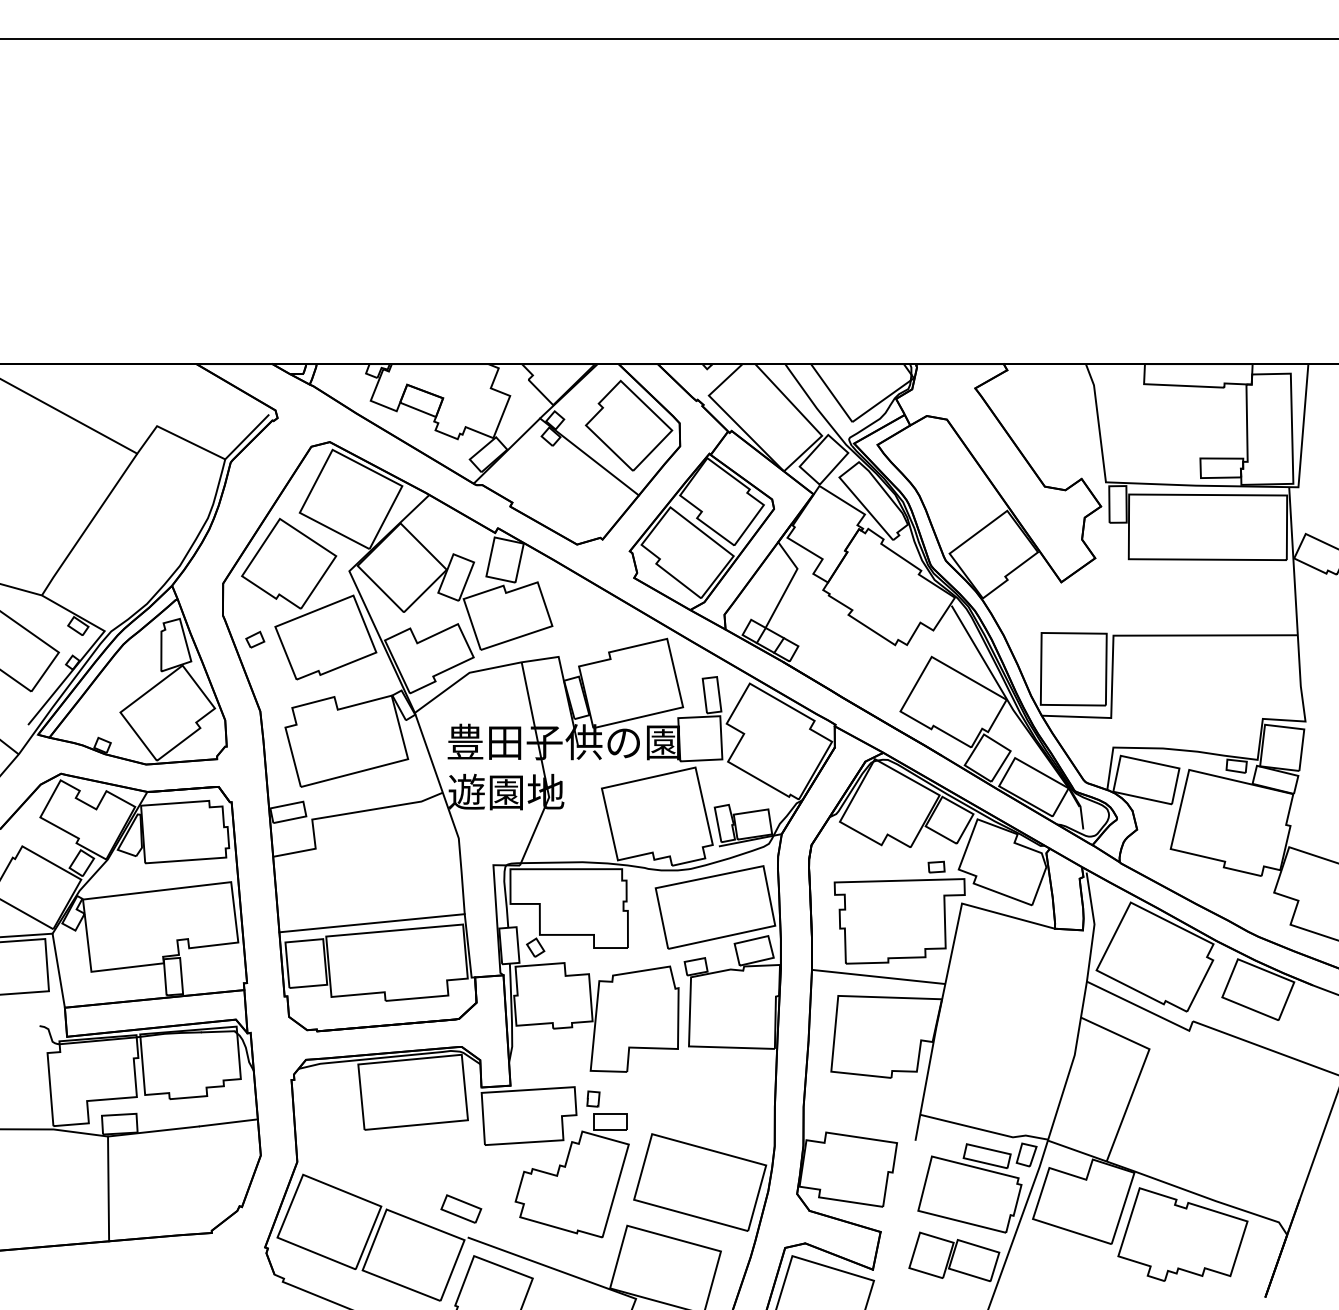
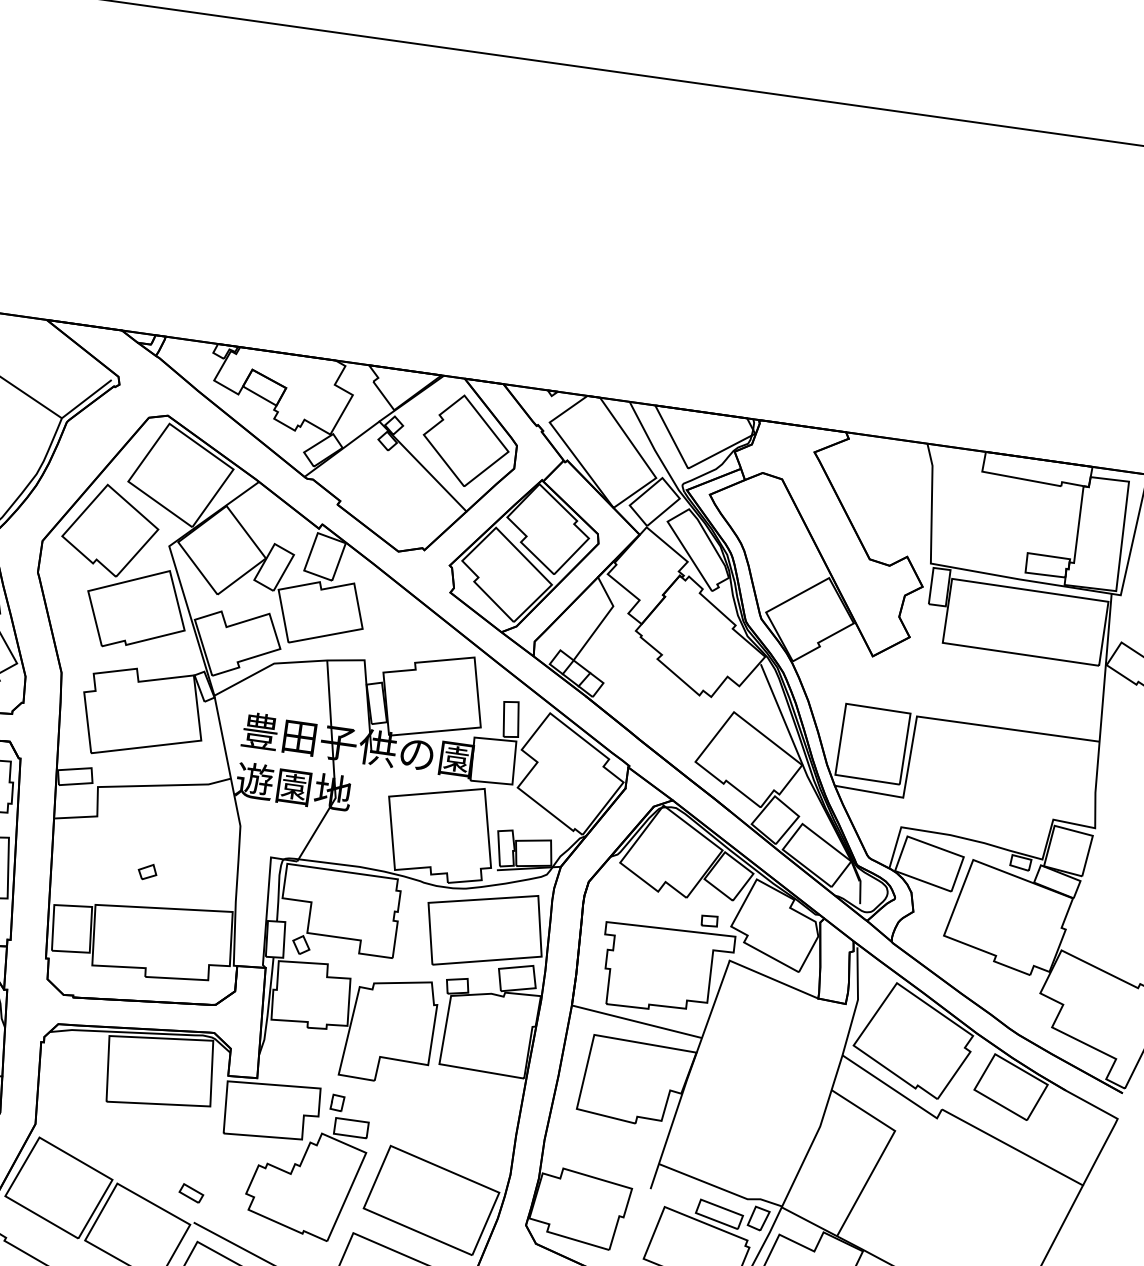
part: (255, 639) -> (147, 871), moved
line: (371, 923) -> (142, 898), removed
part: (461, 1208) -> (191, 1192), size x0.6

